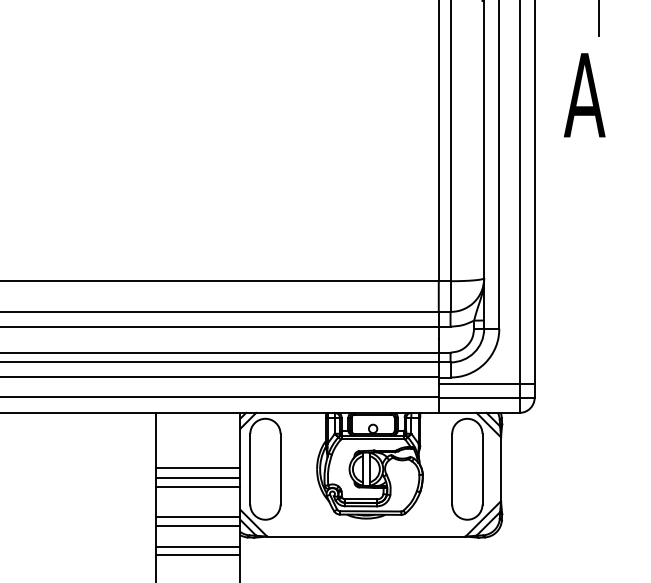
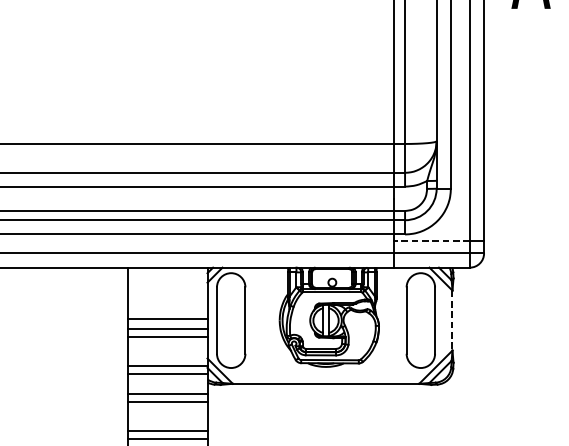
line: (478, 384) -> (431, 240), solid -> dashed
line: (501, 469) -> (452, 320), solid -> dashed

